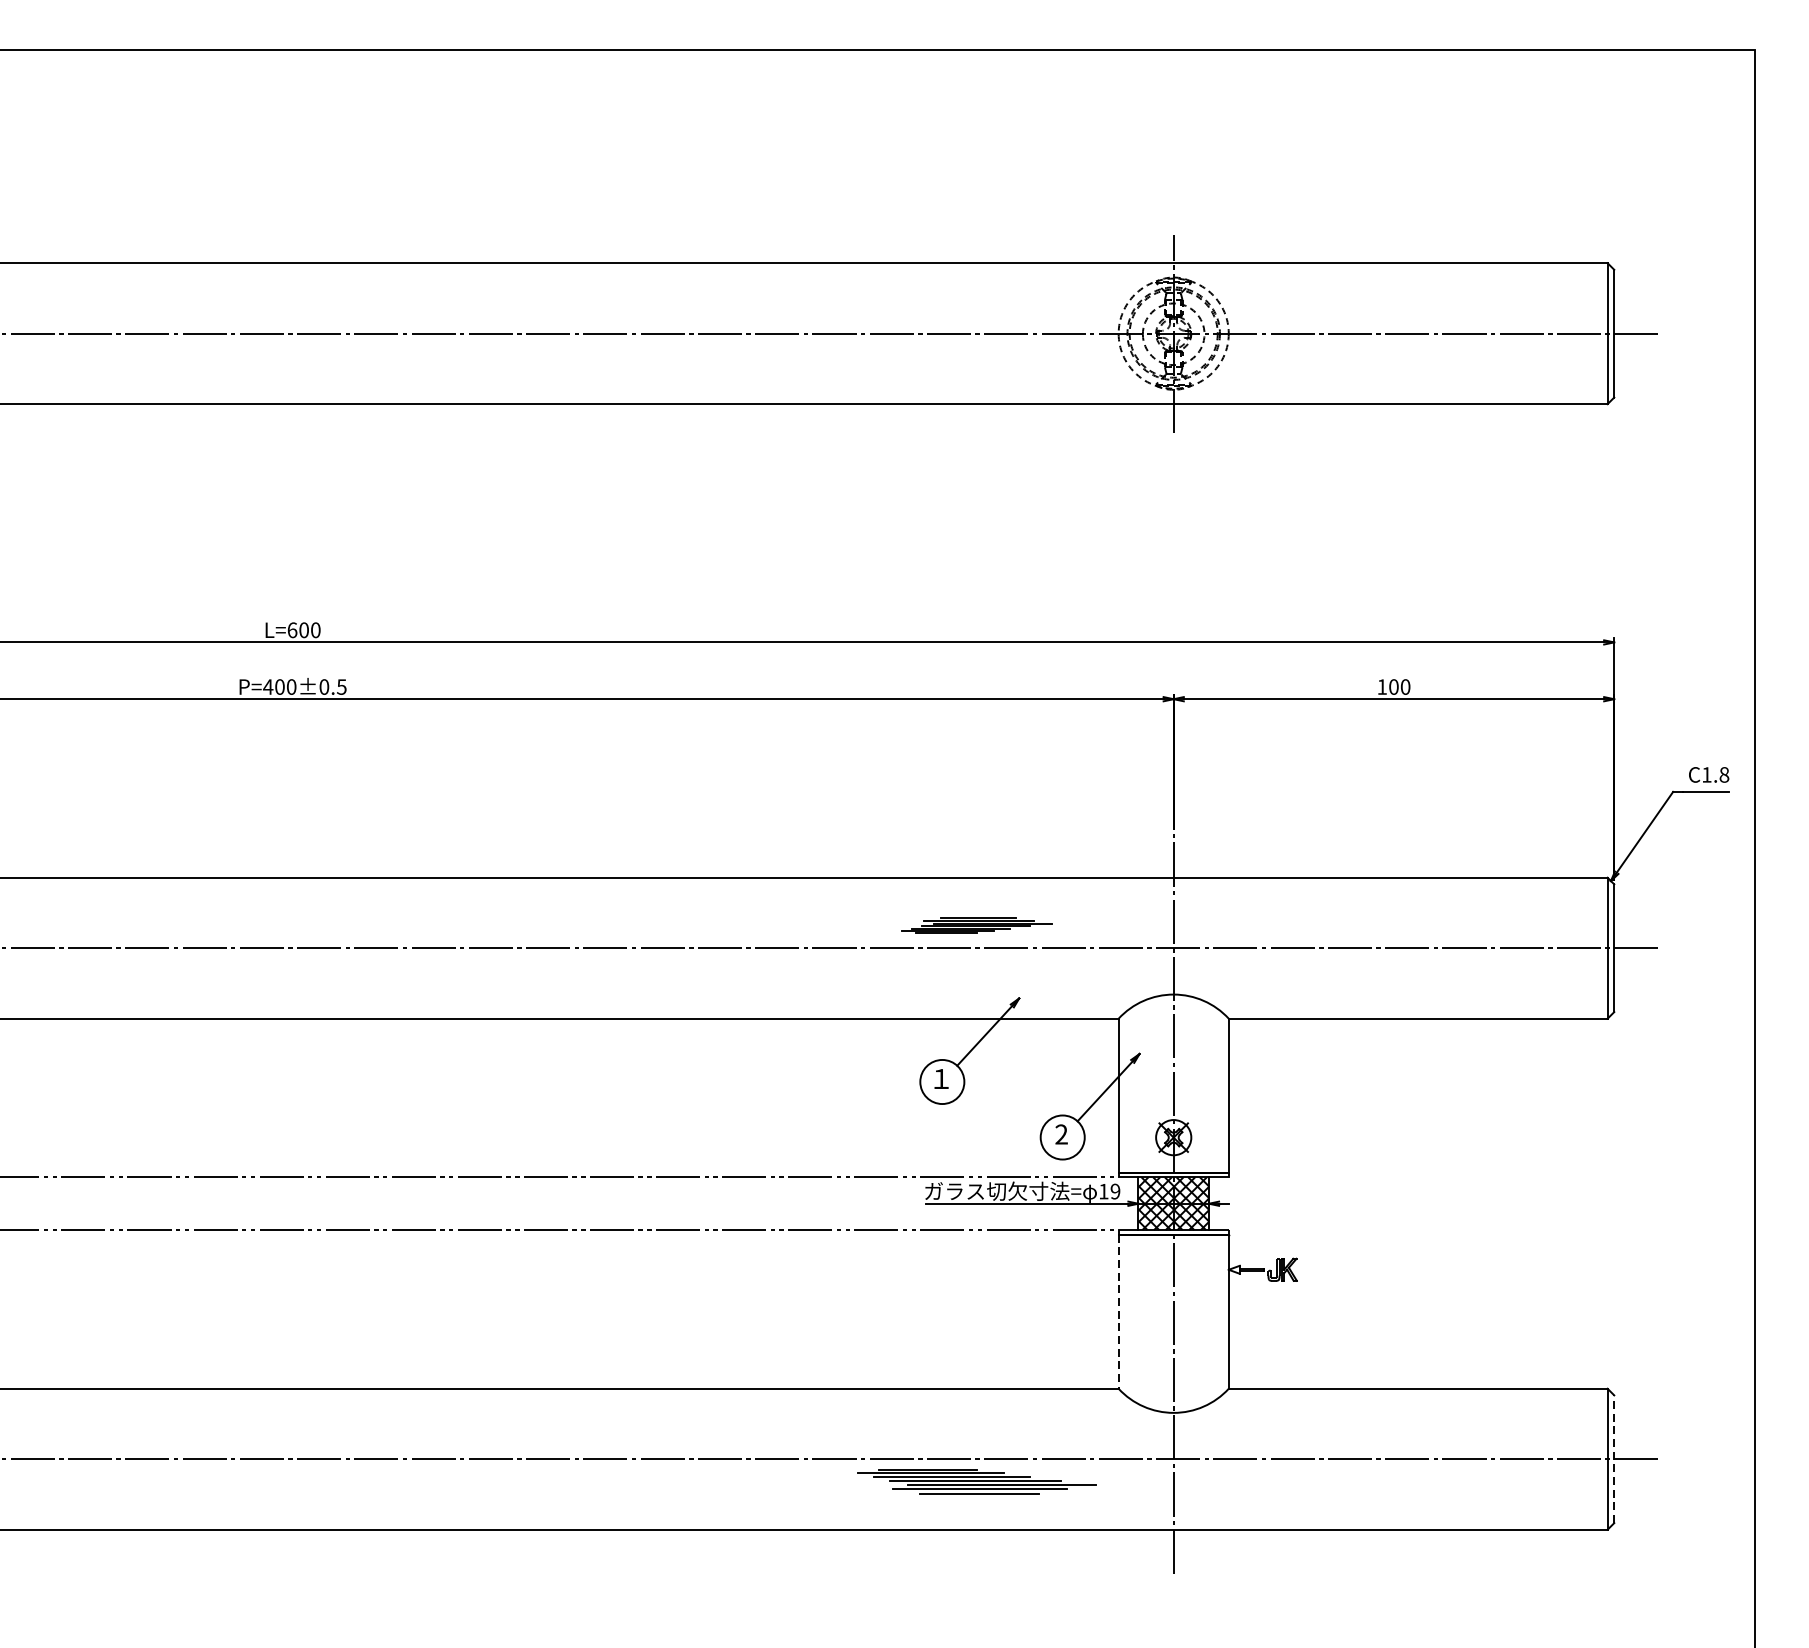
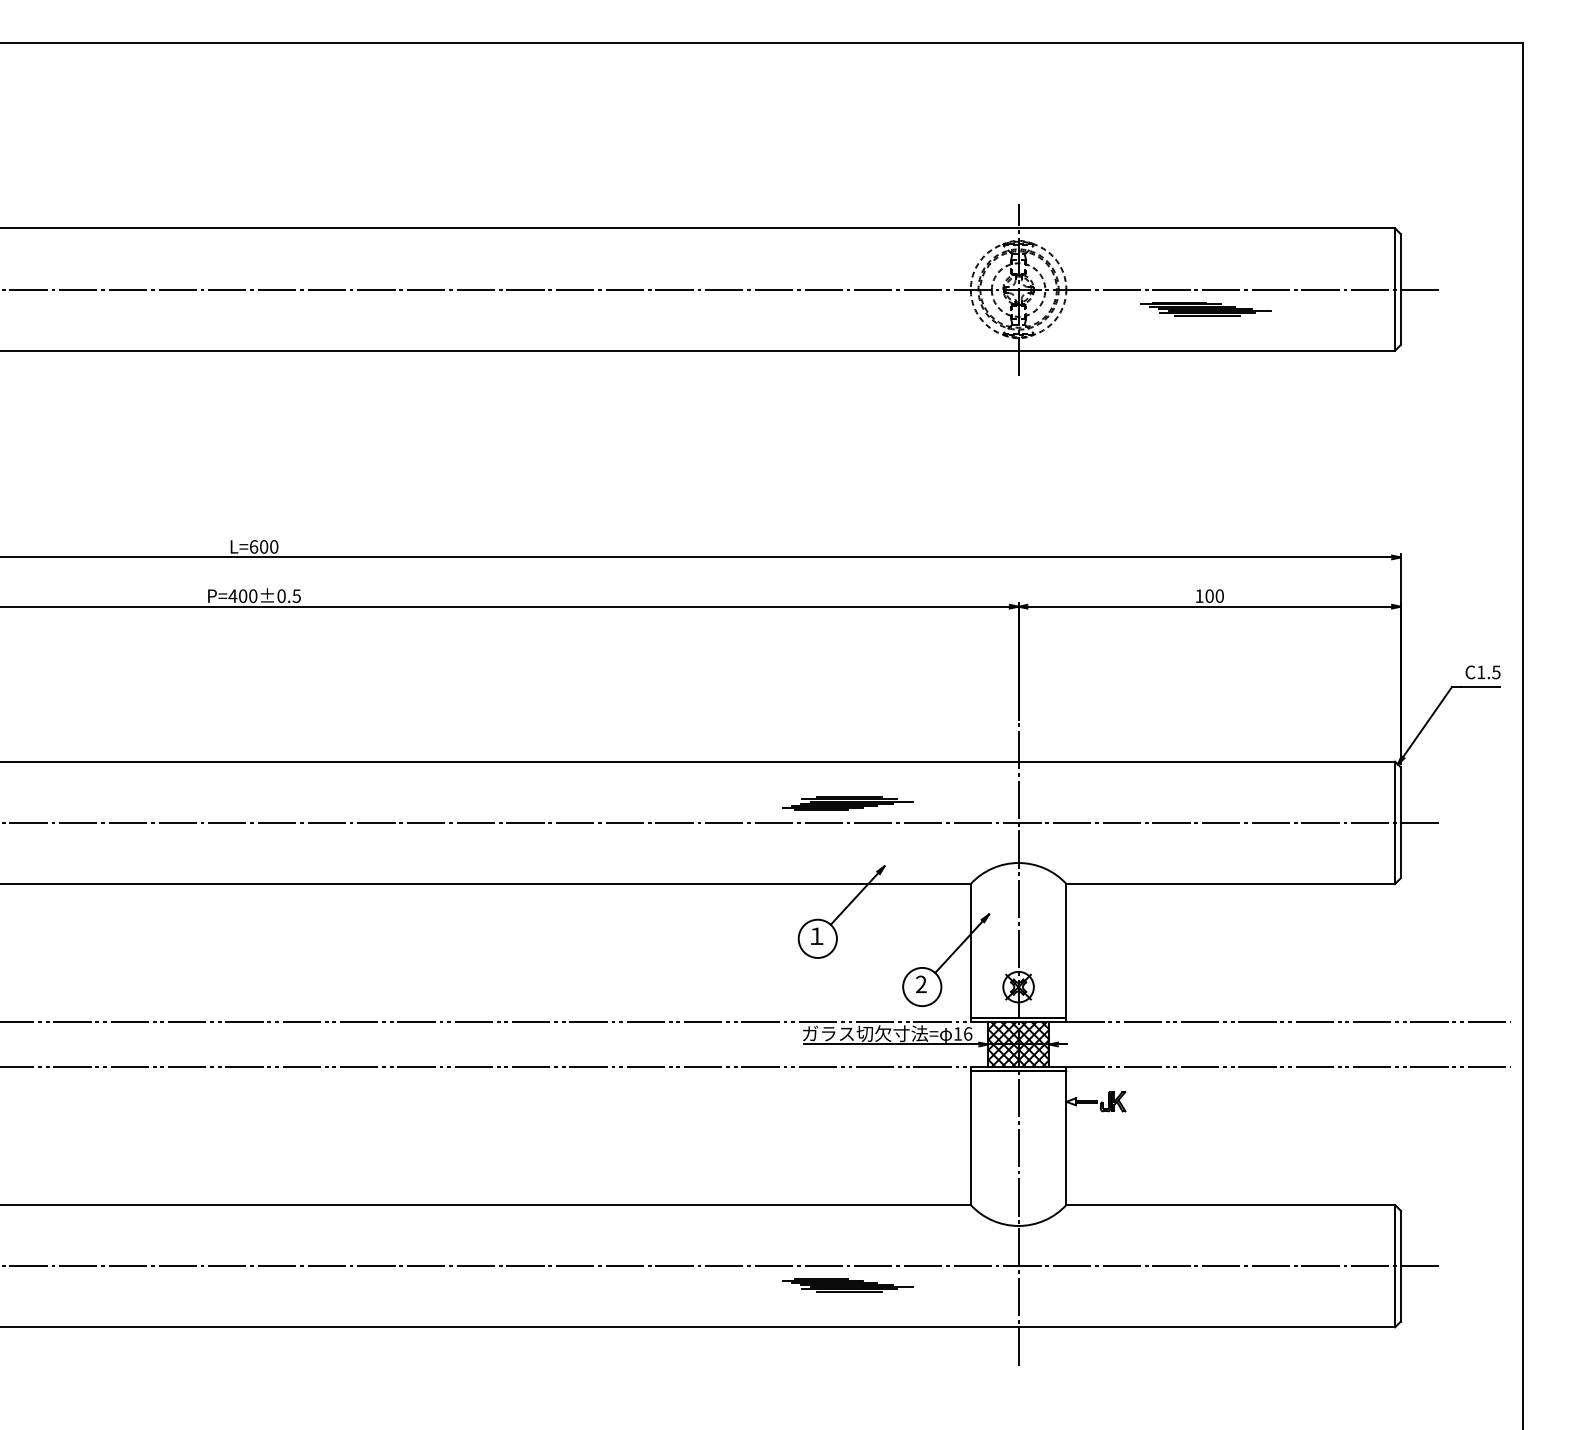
part: (1389, 356) -> (1205, 309), added
text: (1724, 775) -> (1496, 672), C1.8 -> C1.5
line: (1484, 1177) -> (1288, 1021), added
text: (1115, 1191) -> (968, 1033), 19 -> 16
line: (1484, 1230) -> (1288, 1067), added
line: (1118, 1312) -> (970, 1138), dashed -> solid
line: (1613, 1458) -> (1400, 1265), dashed -> solid
part: (976, 1481) -> (847, 1285), size x0.62

